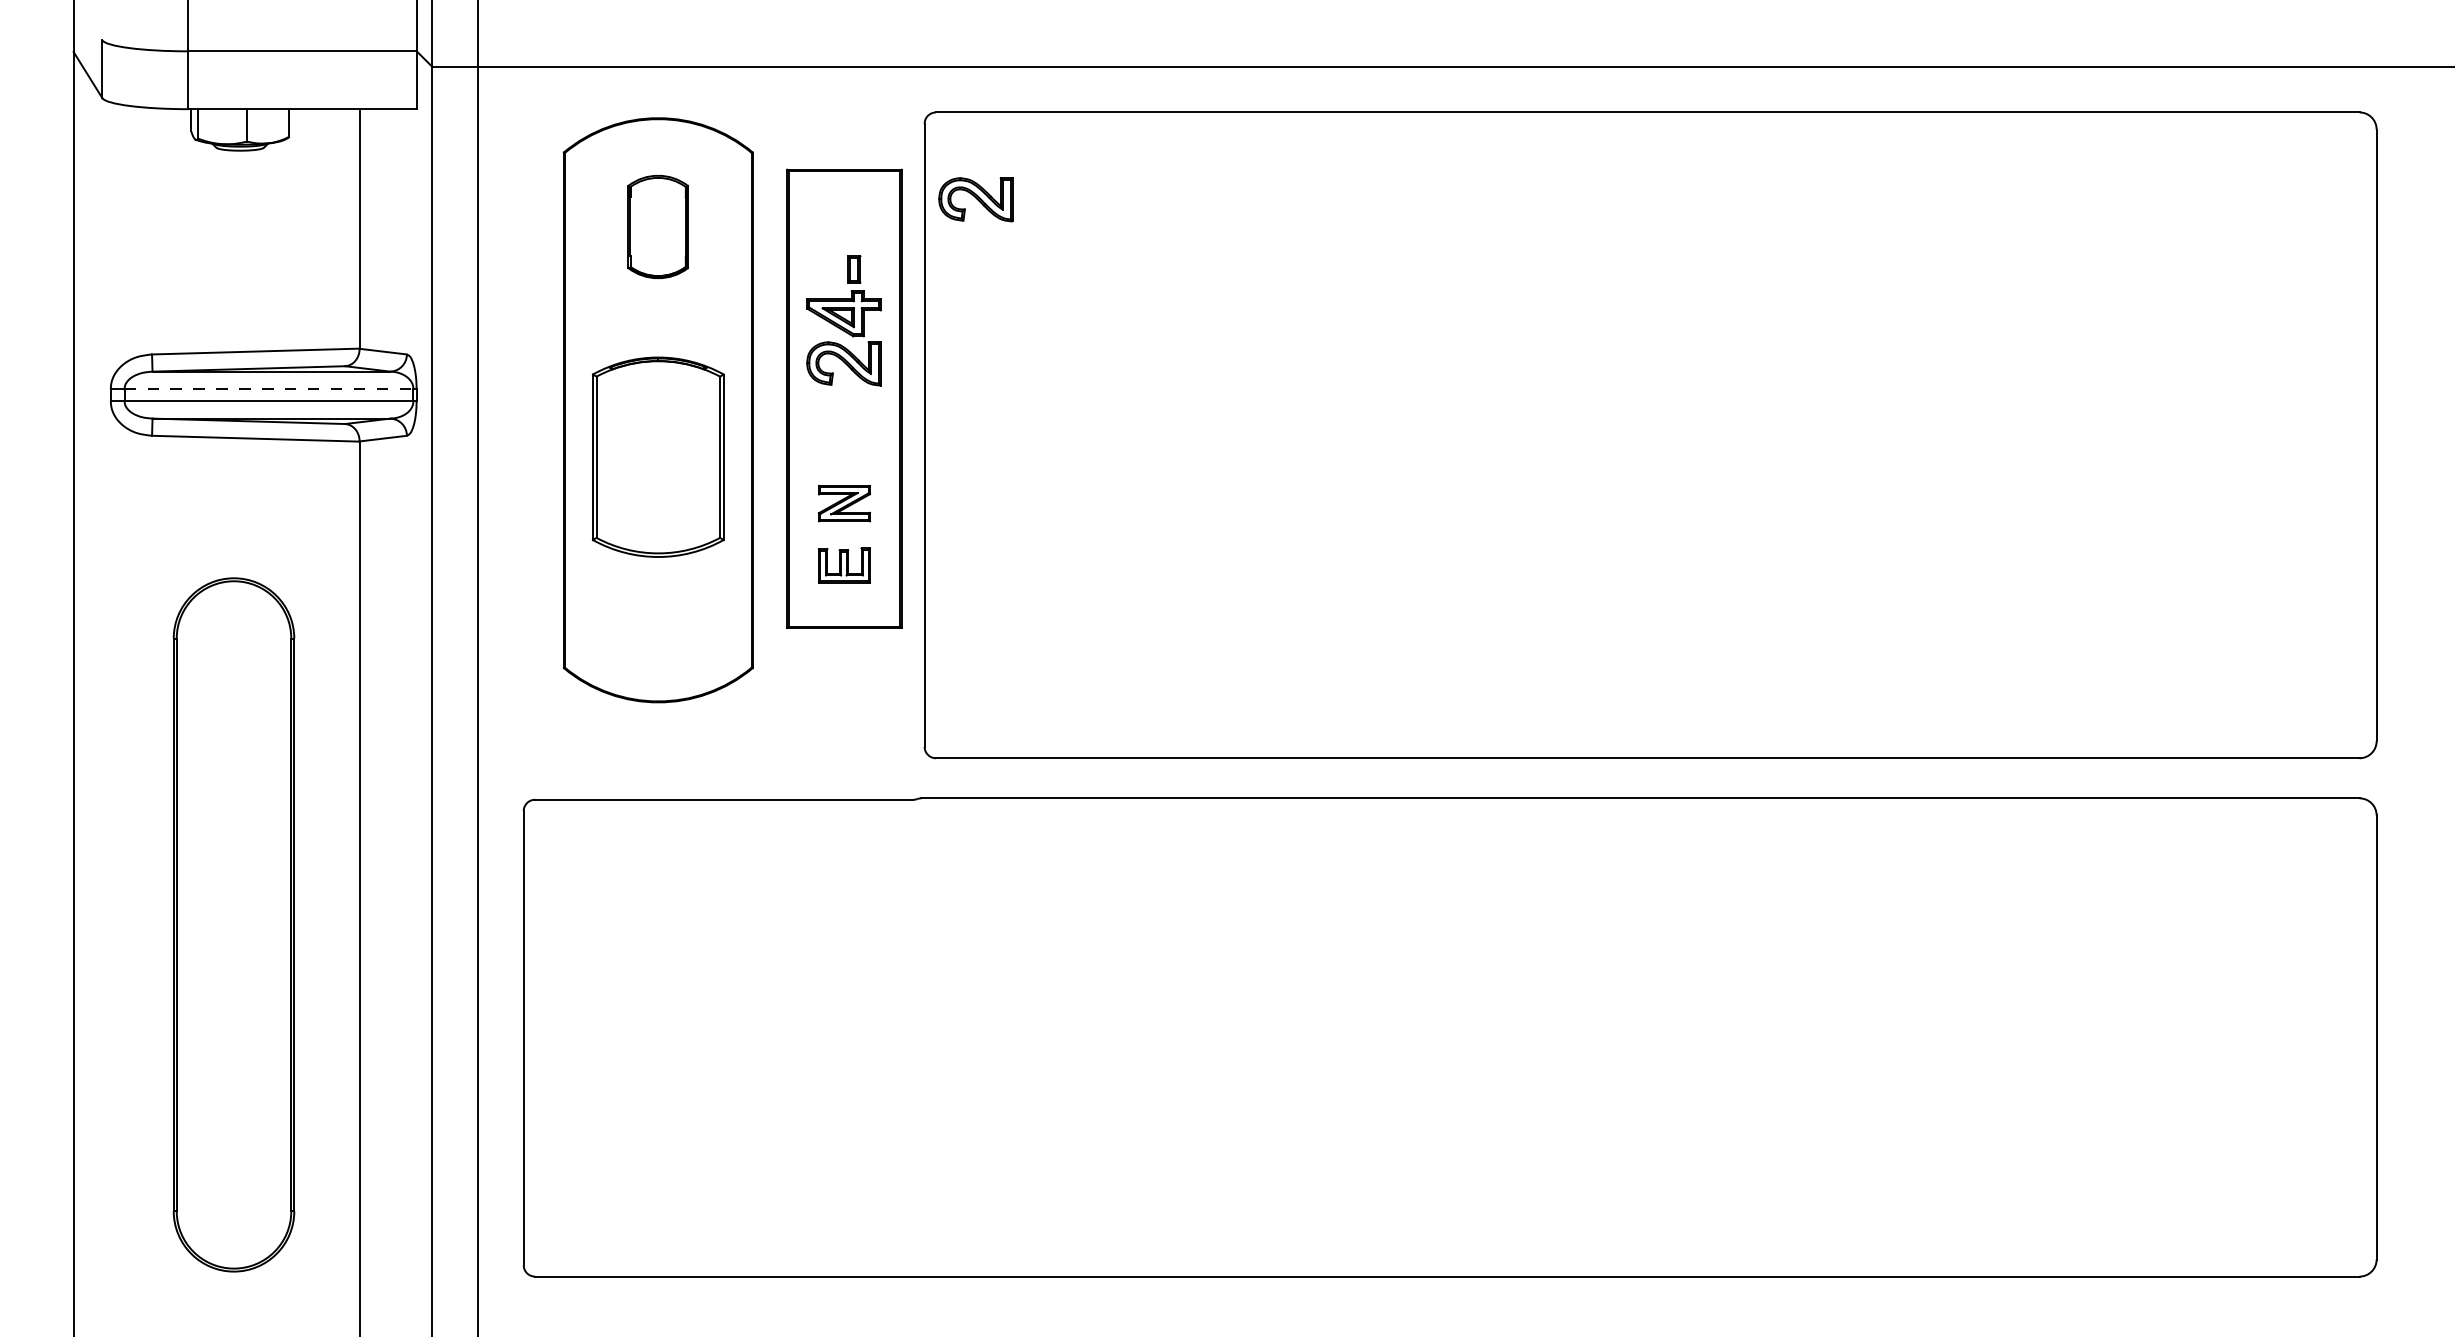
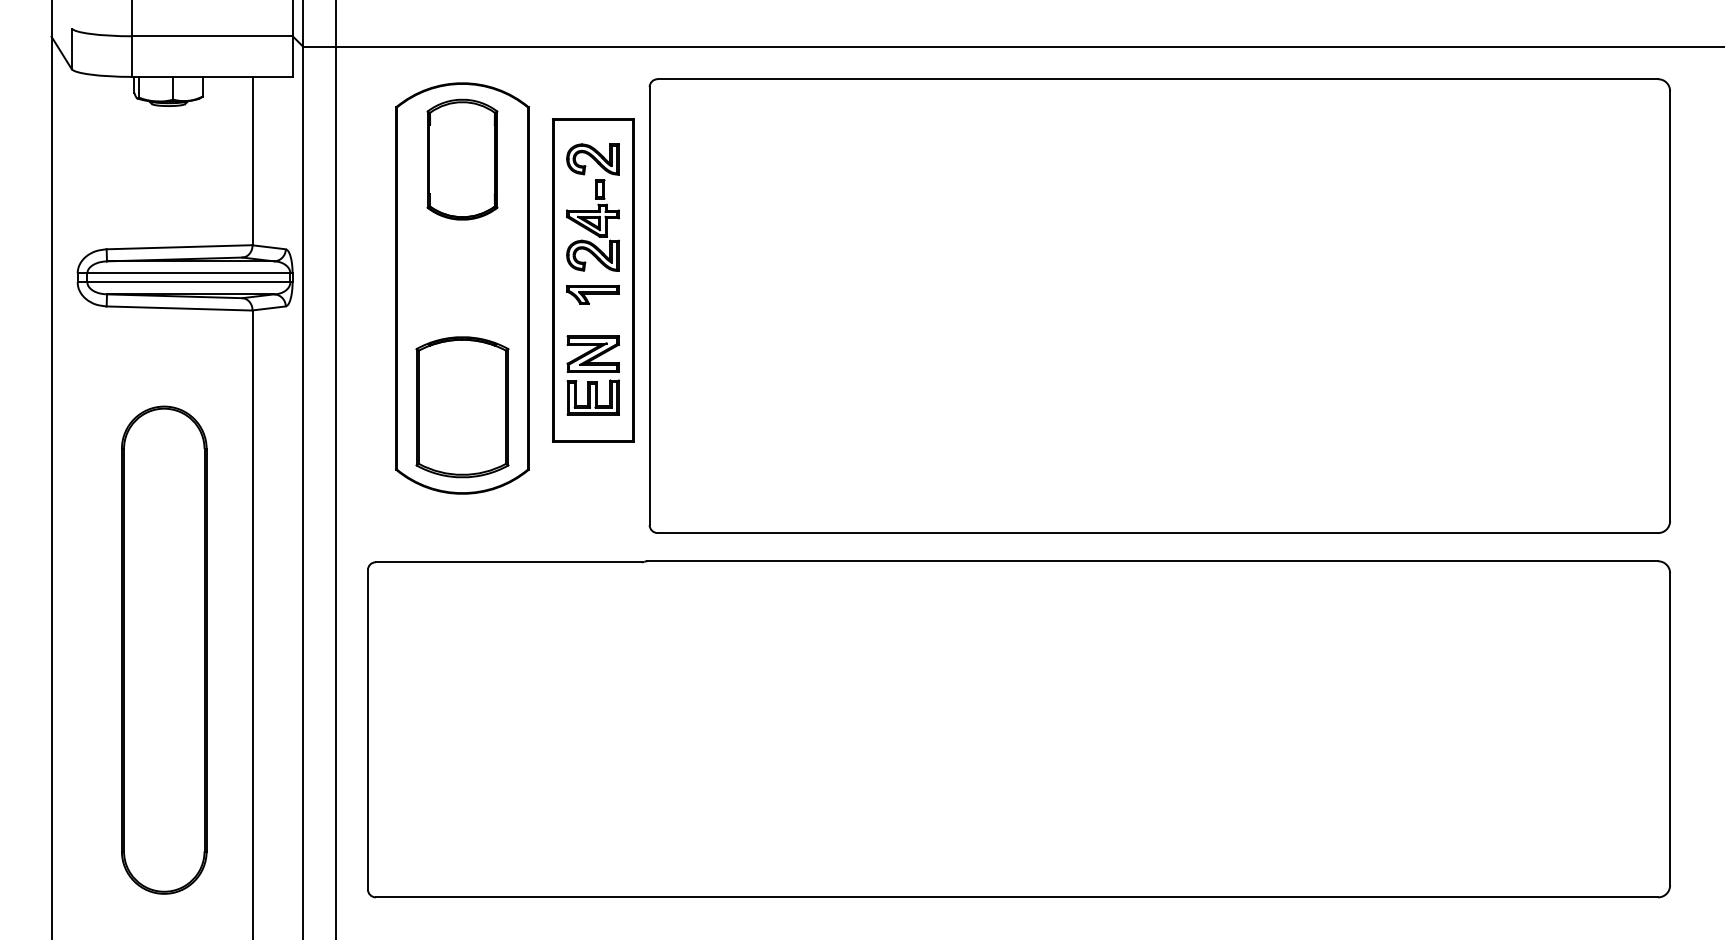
part: (975, 199) -> (592, 159), moved
part: (657, 226) -> (461, 159), size x1.67
line: (269, 388) -> (189, 273), dashed -> solid
part: (843, 419) -> (592, 295), added
part: (657, 456) -> (461, 406), moved
part: (844, 503) -> (593, 354), size x1.43
part: (844, 565) -> (593, 397), size x1.43

